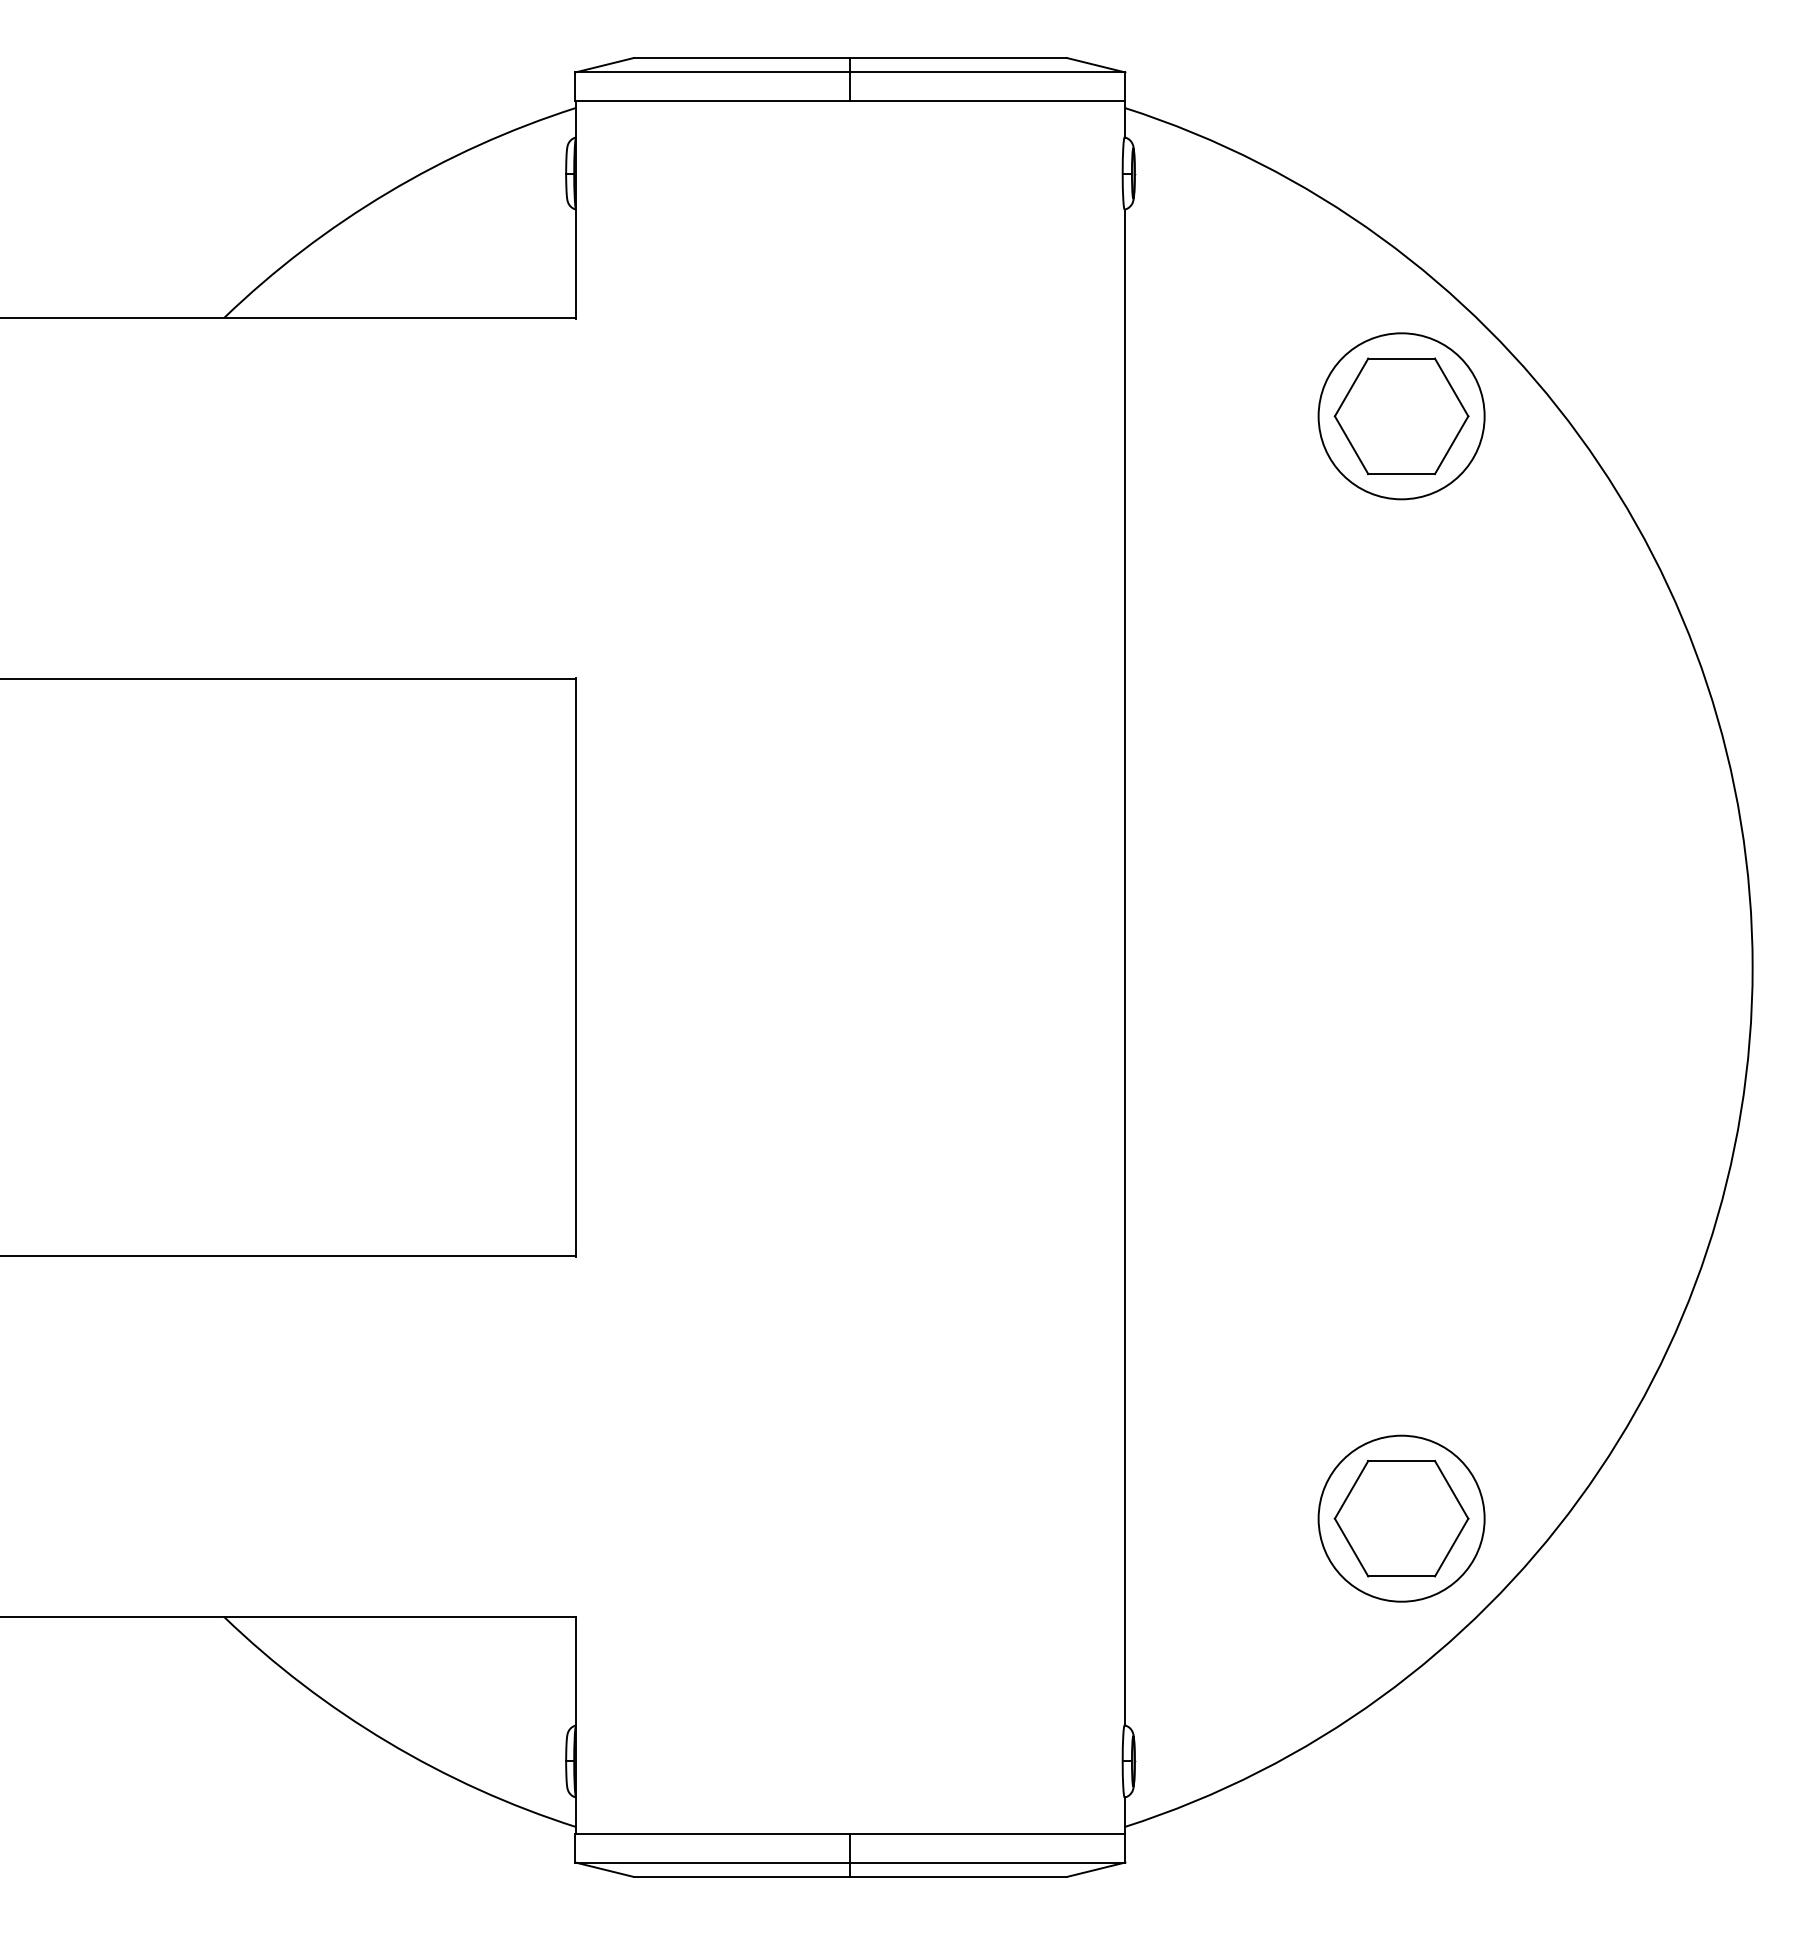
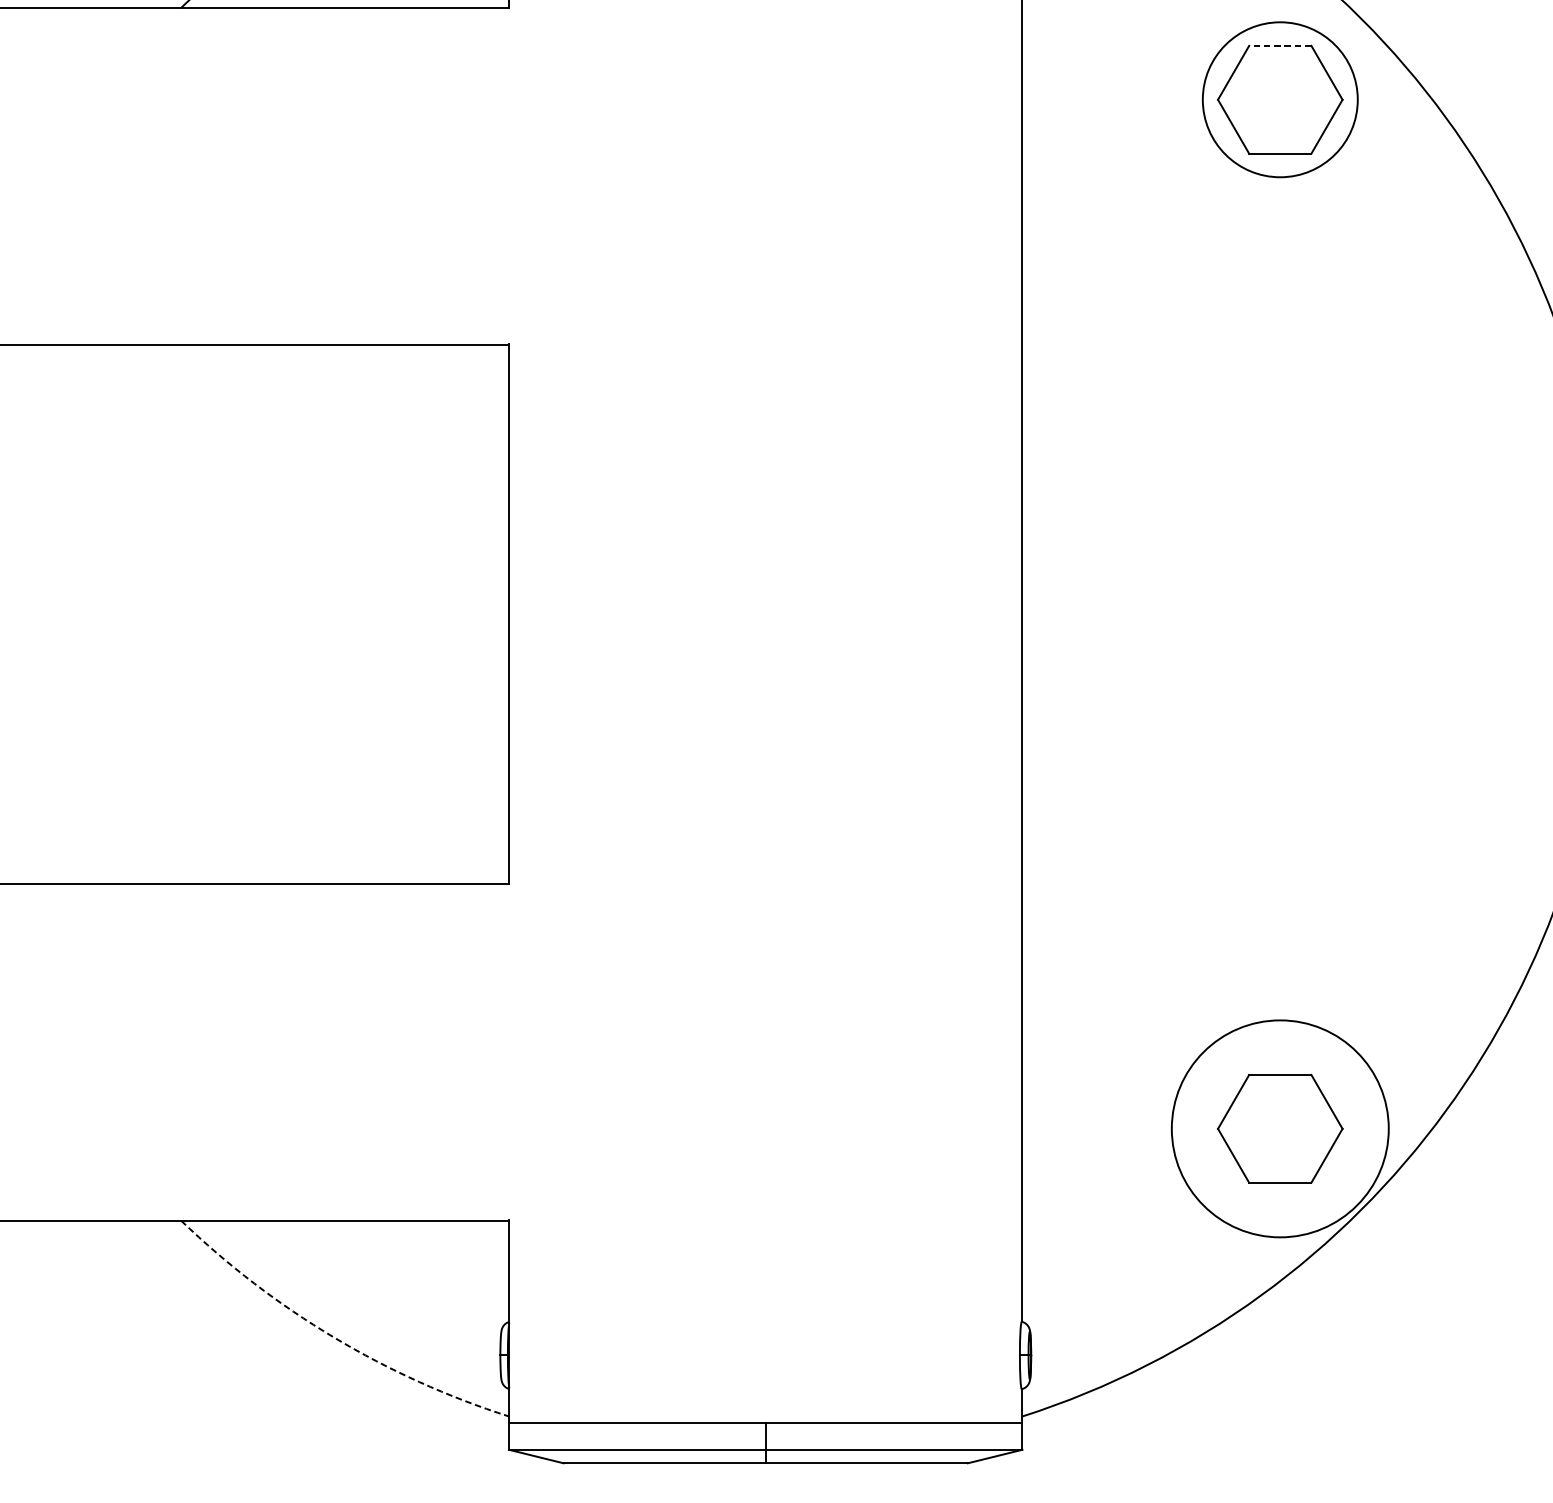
line: (1401, 358) -> (1280, 45), solid -> dashed
circle: (1401, 1518) -> (1280, 1128), size x1.4
arc: (387, 1742) -> (333, 1337), solid -> dashed

